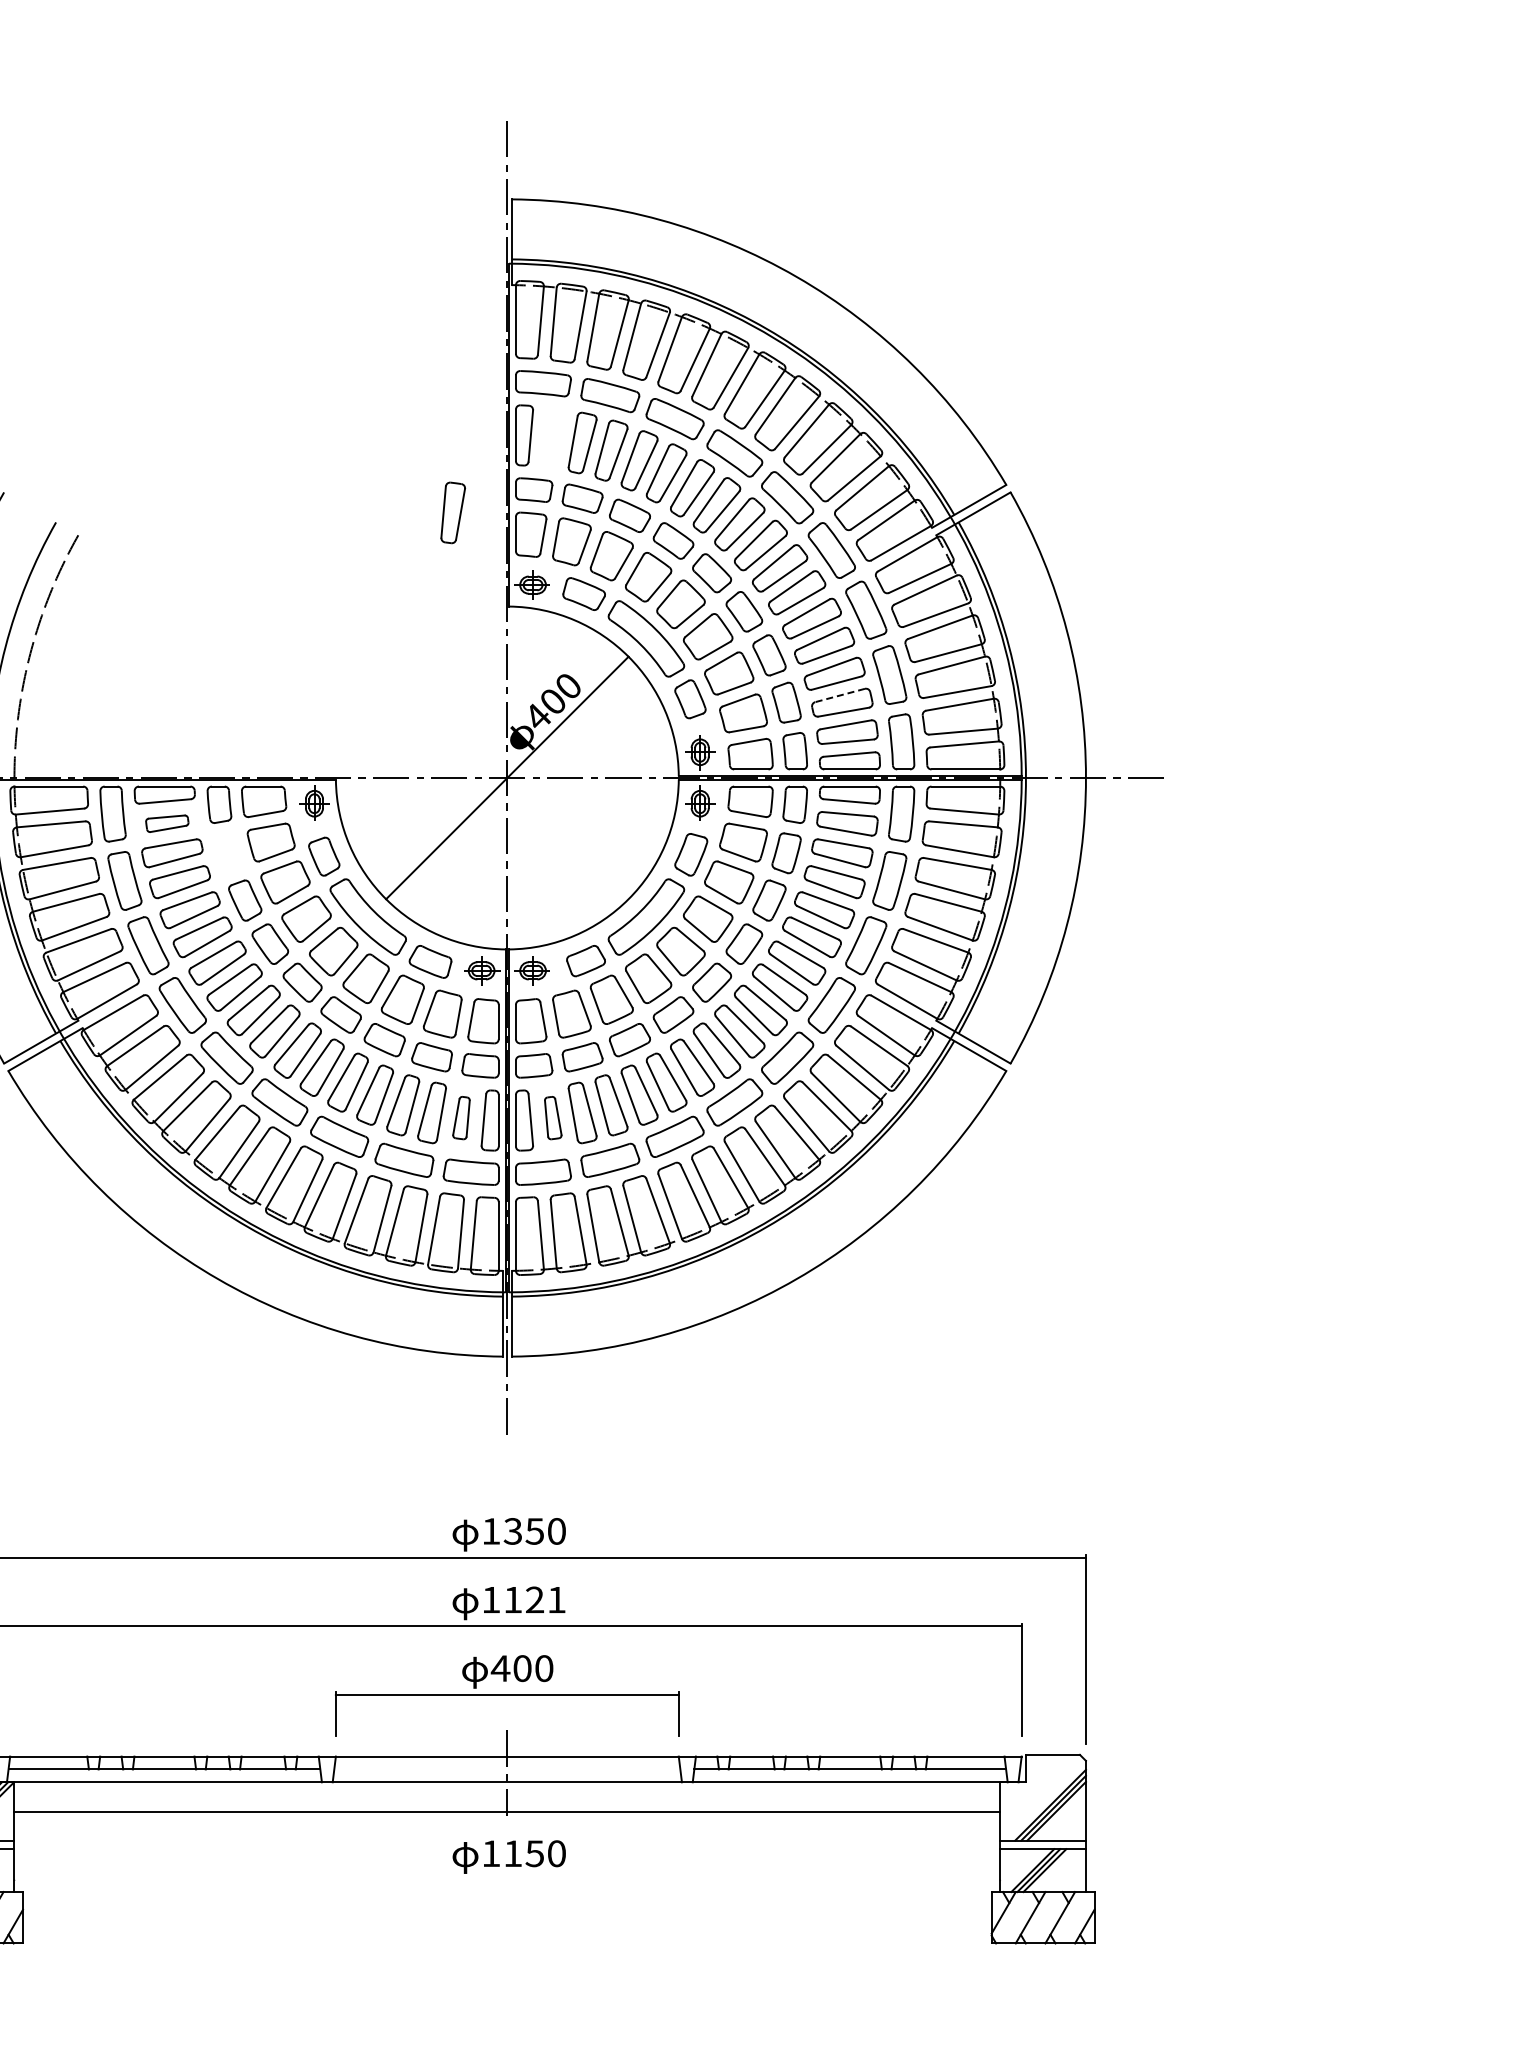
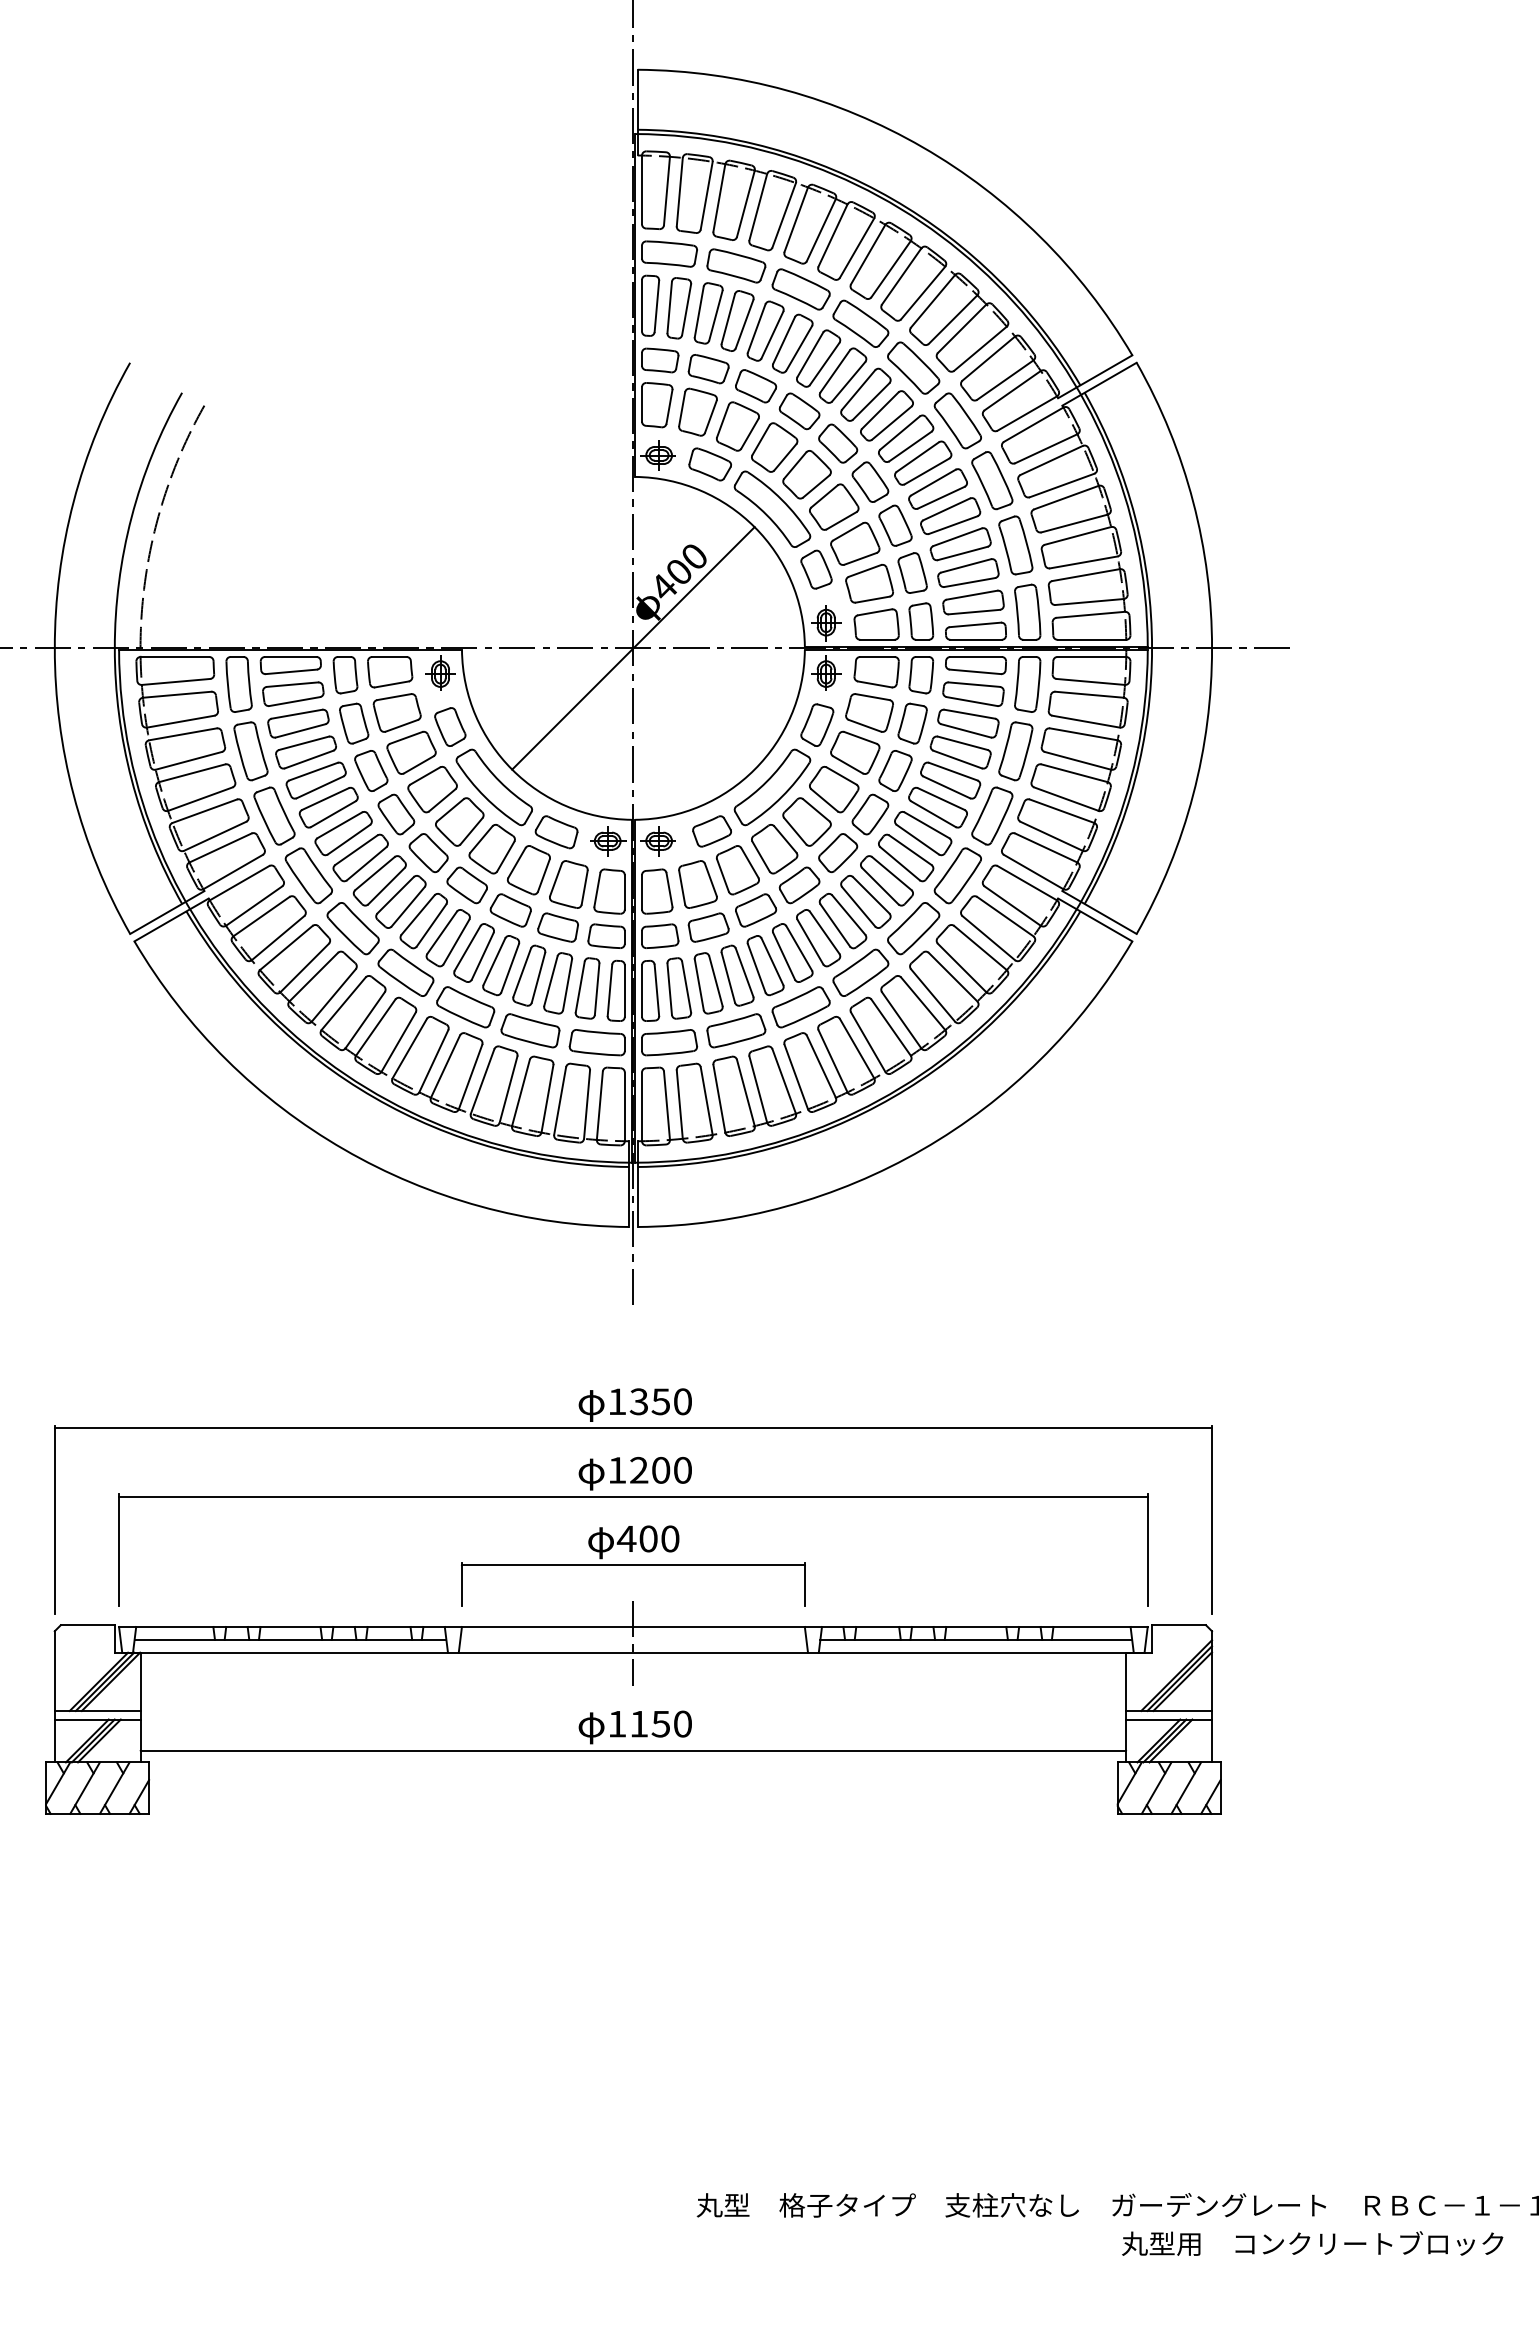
part: (453, 513) -> (679, 308), moved
line: (840, 695) -> (966, 565), dashed -> solid
part: (167, 823) -> (293, 693), size x1.43
part: (228, 853) -> (354, 723), added
part: (461, 1118) -> (587, 988), size x1.43
part: (553, 1118) -> (679, 988), size x1.43
text: (534, 1599) -> (660, 1469), 1121 -> 1200
line: (507, 1812) -> (633, 1750), moved

